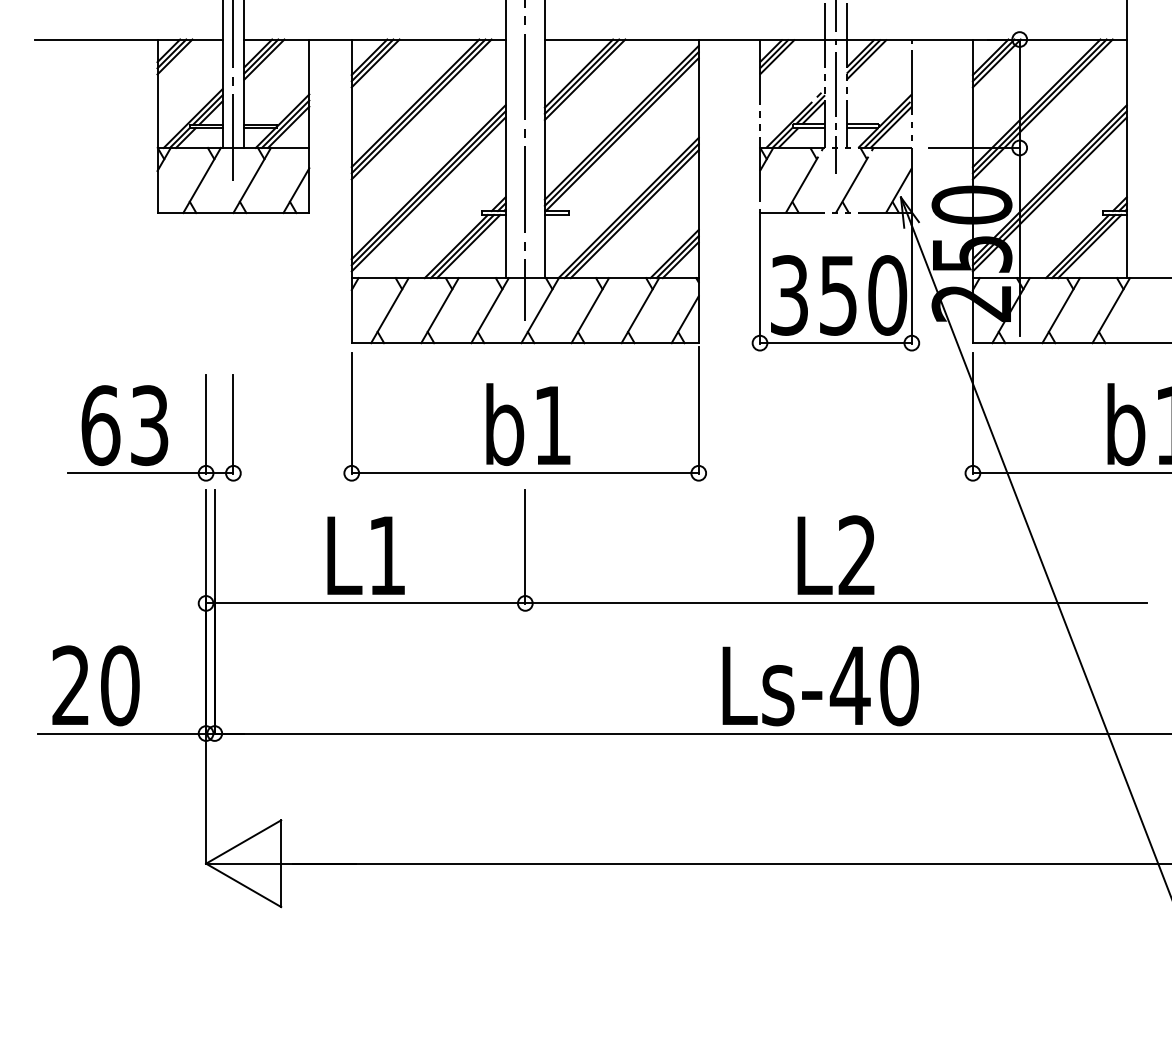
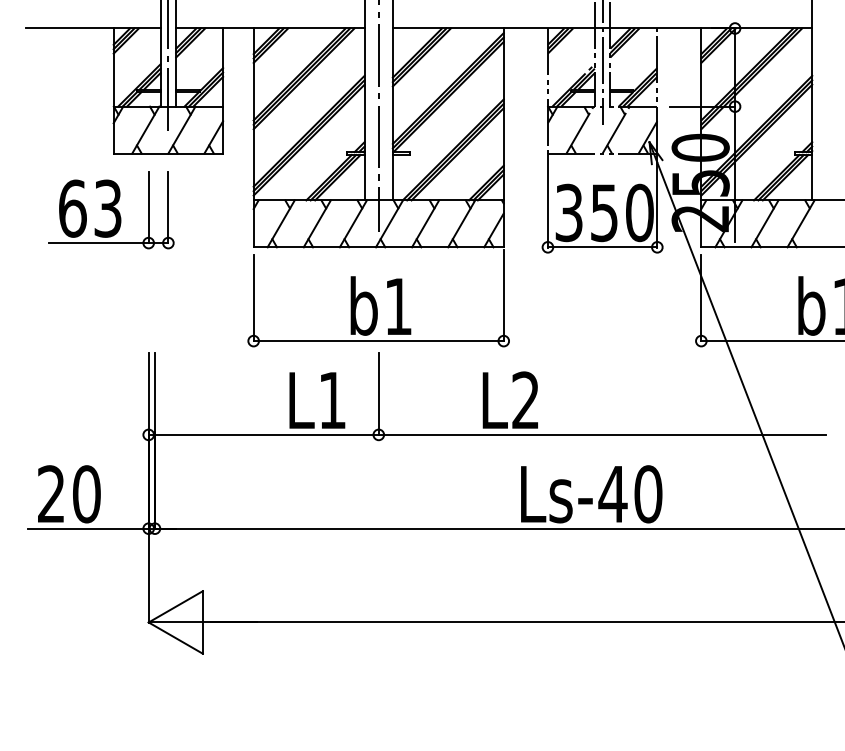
part: (154, 427) -> (111, 210), moved
text: (835, 554) -> (510, 399), moved
text: (365, 555) -> (316, 400), moved

